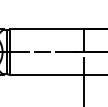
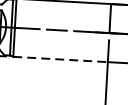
line: (47, 75) -> (61, 60), solid -> dashed

